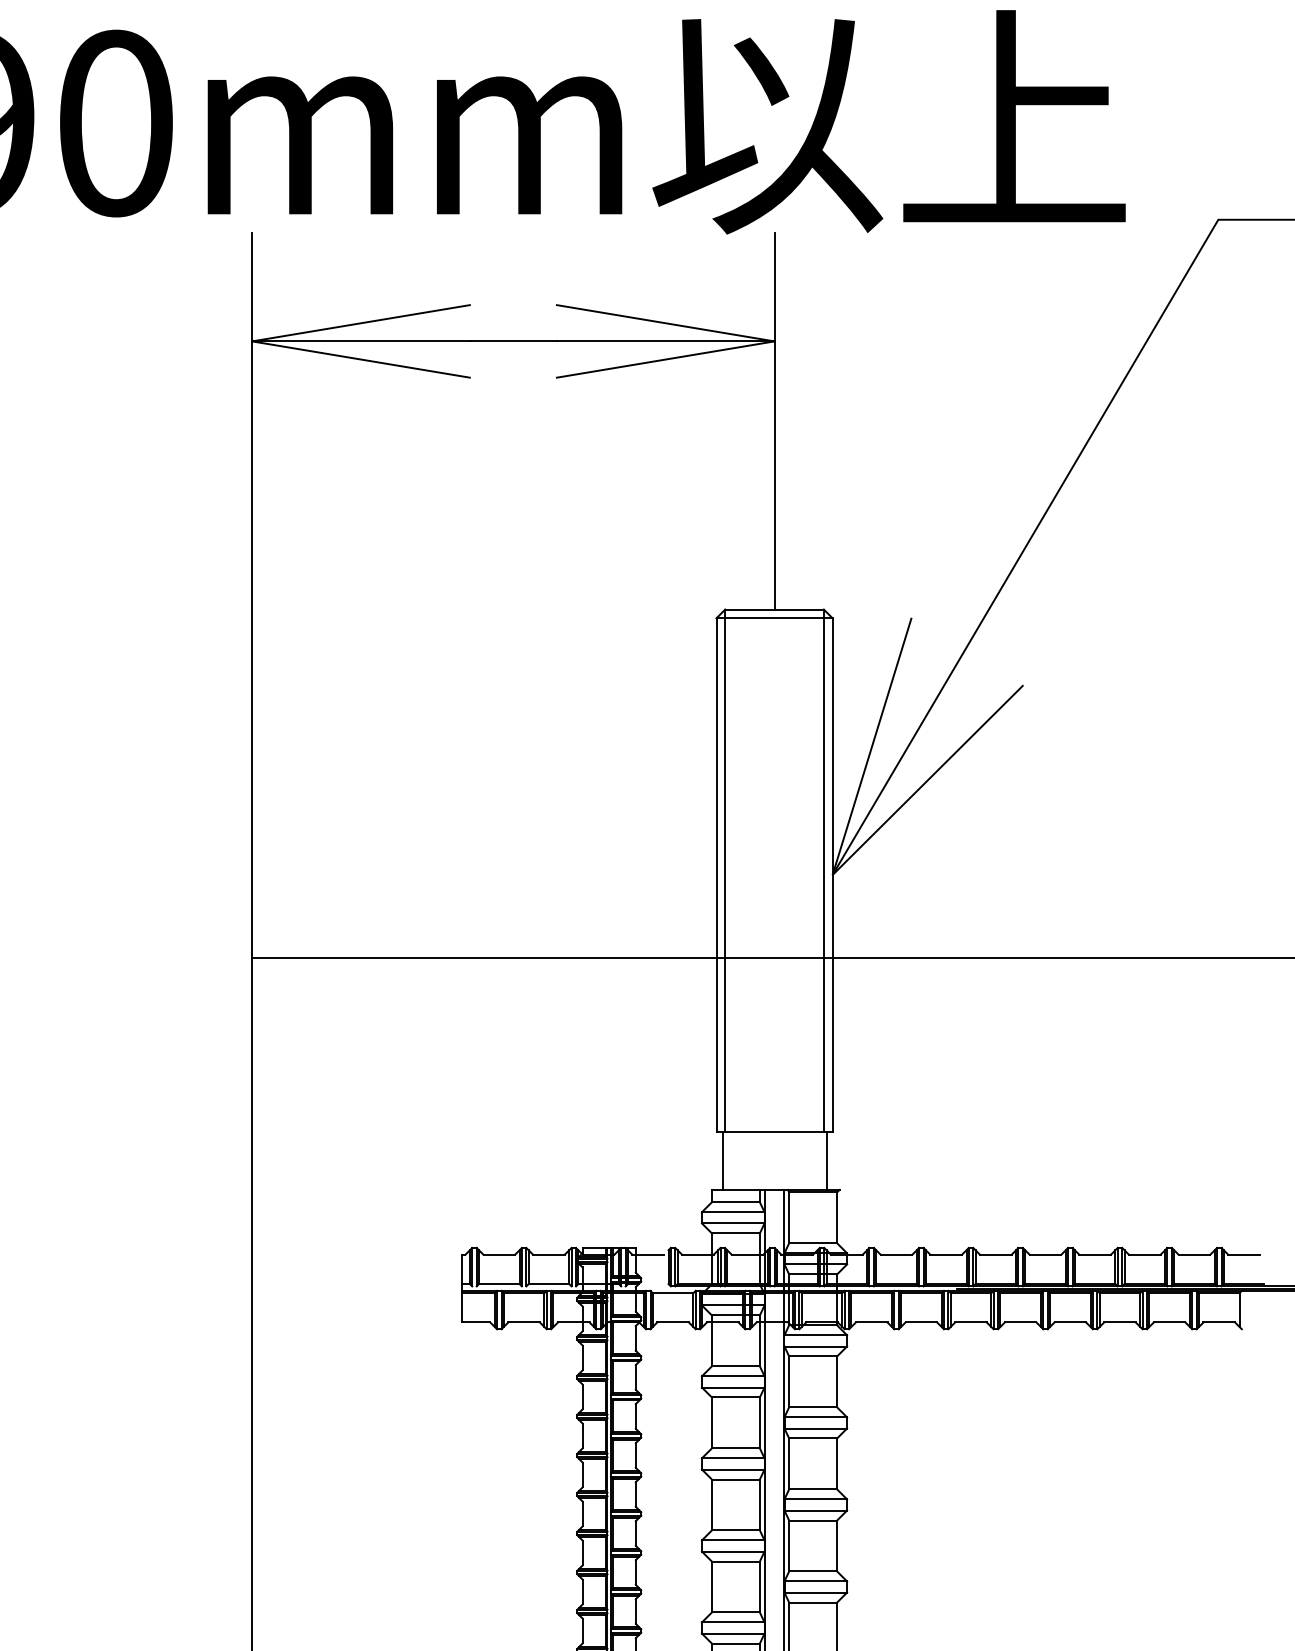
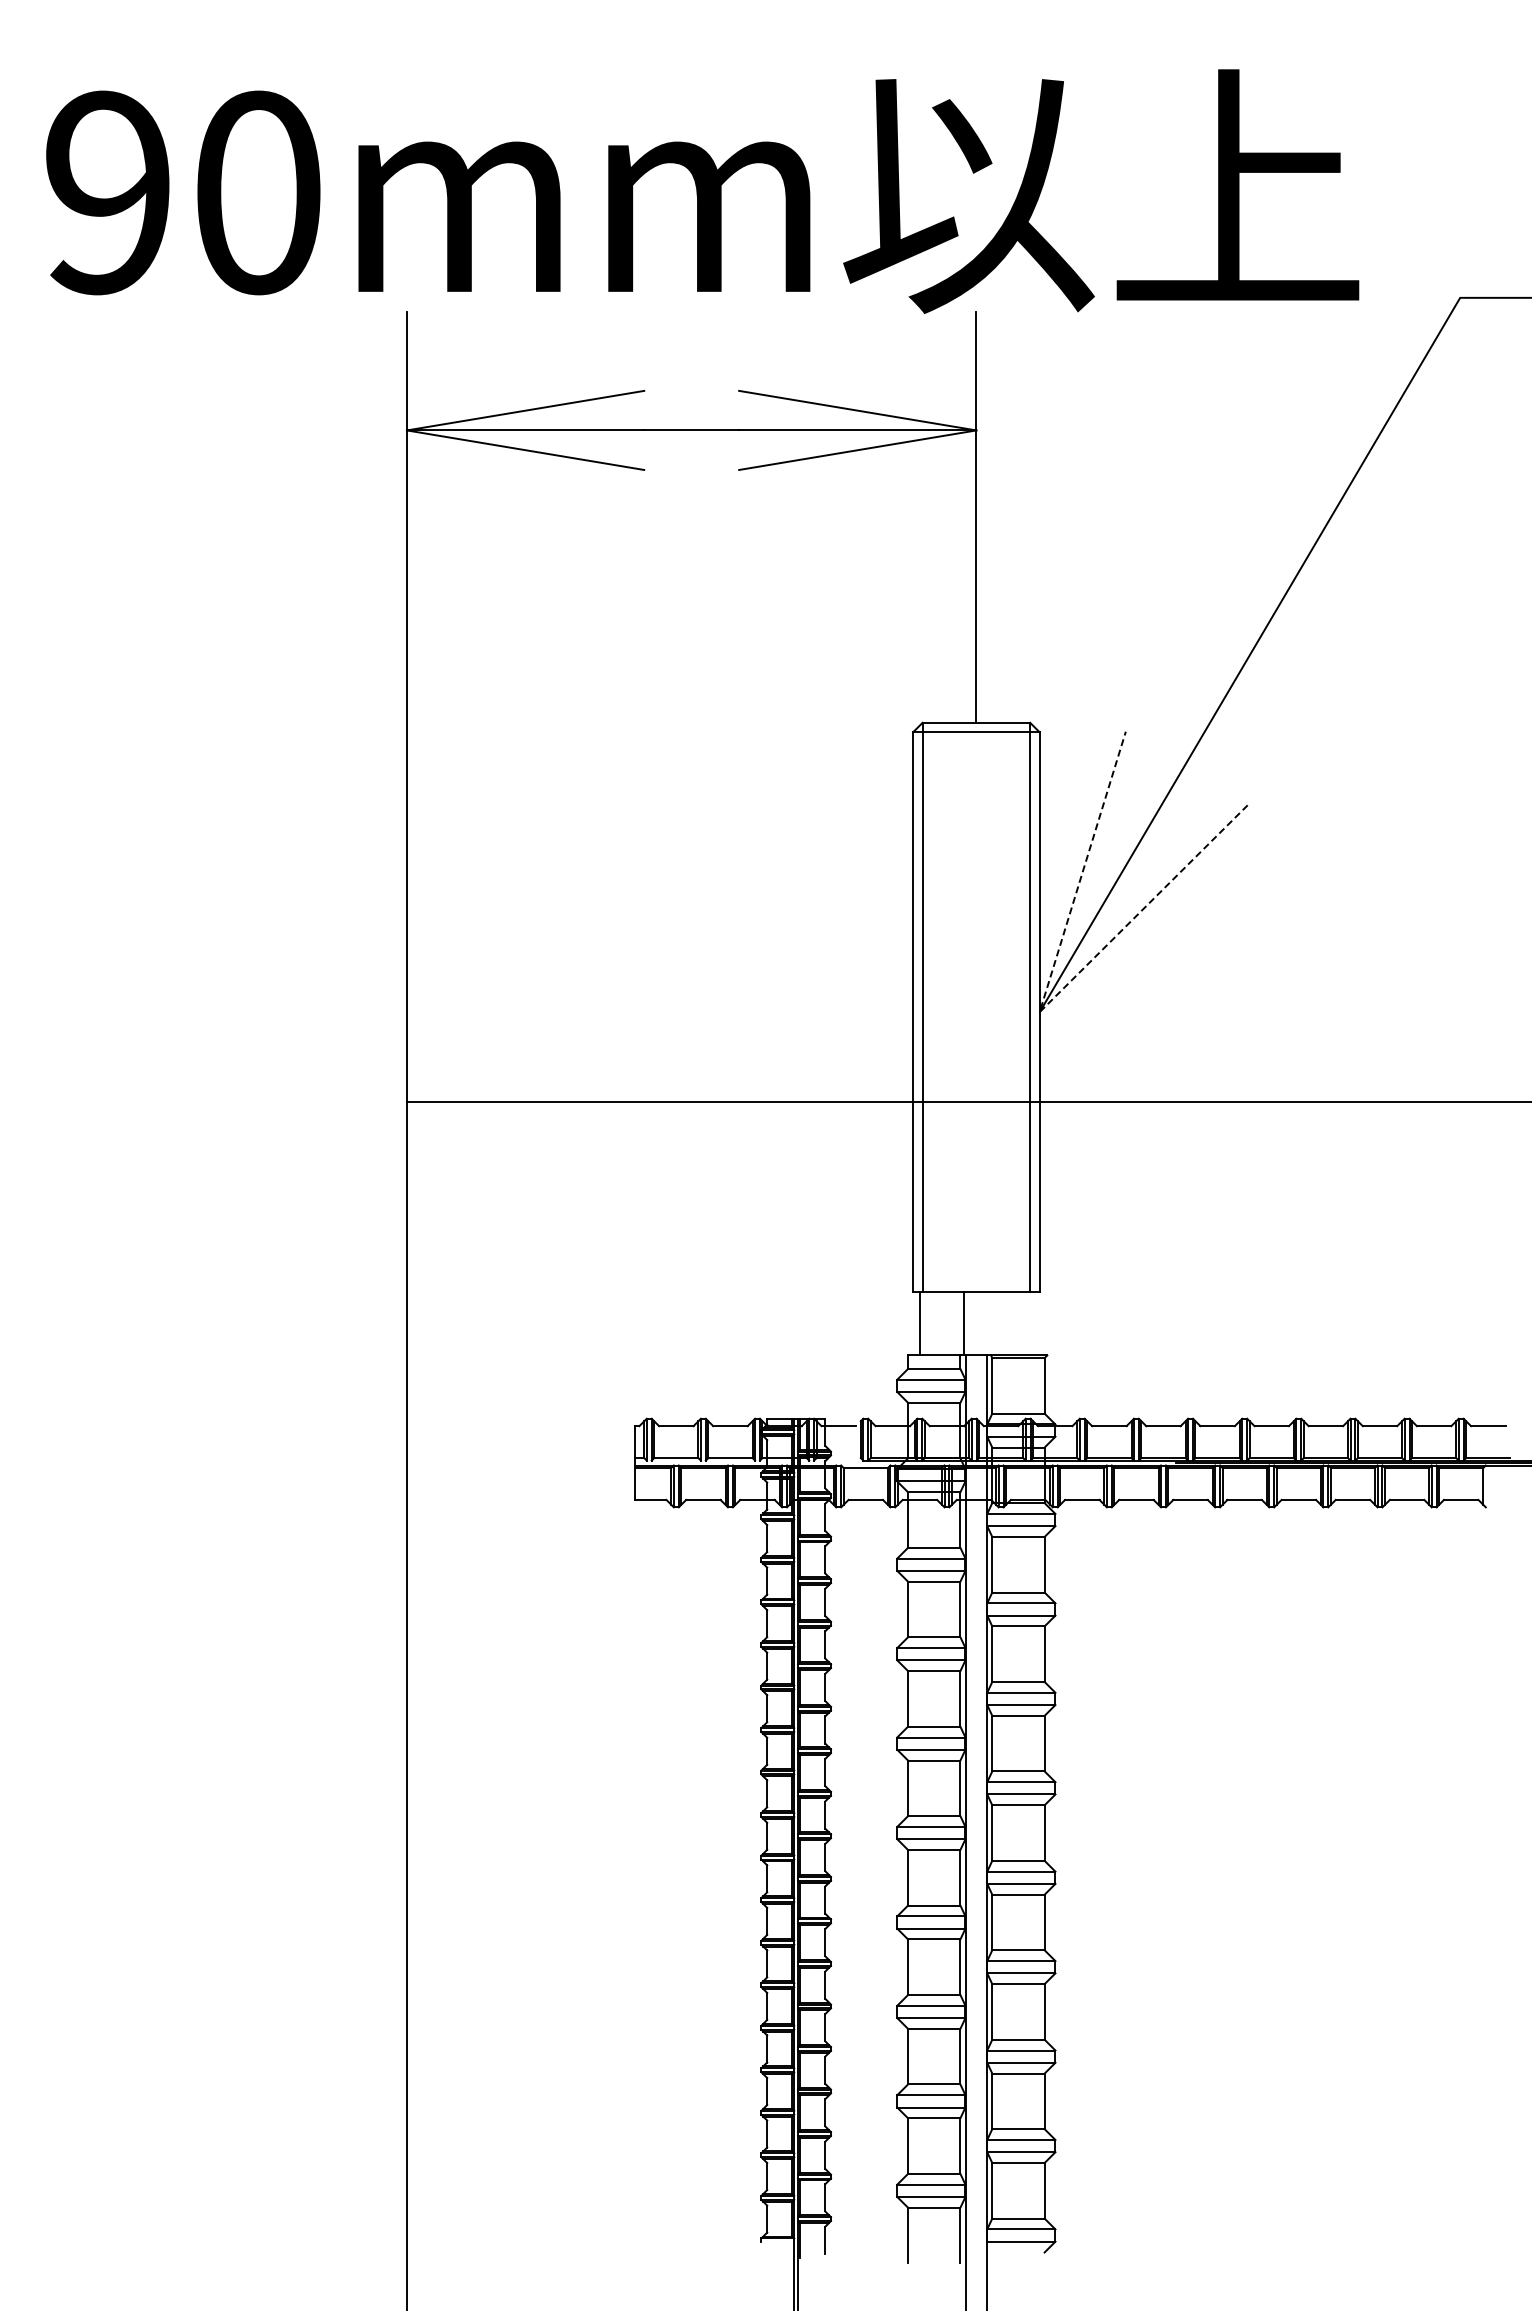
line: (832, 875) -> (1039, 1012), solid -> dashed
line: (826, 1160) -> (964, 1323), moved

